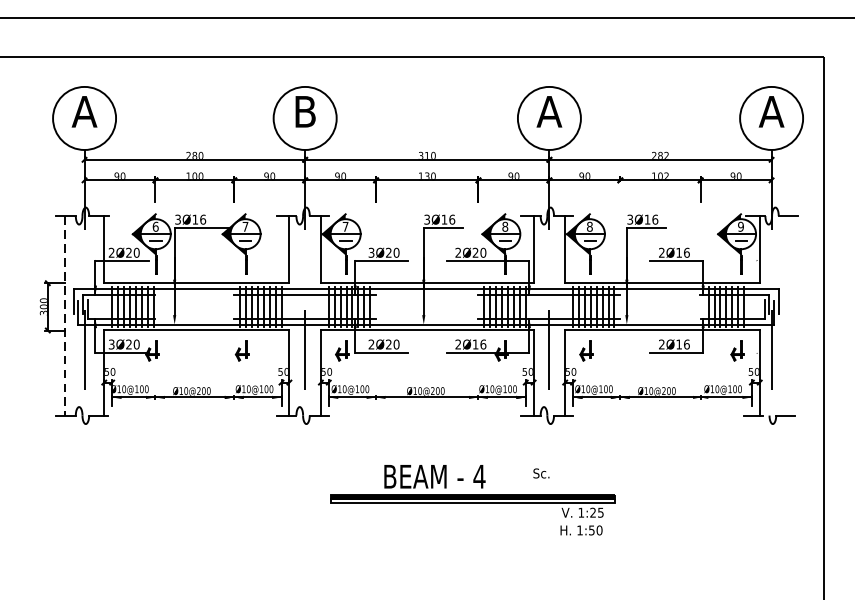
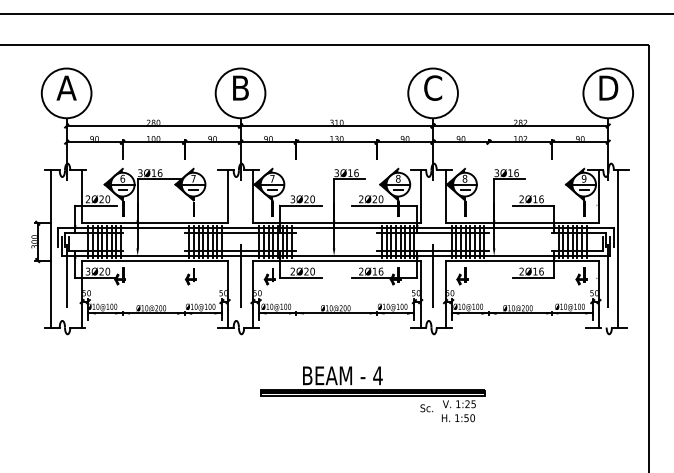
text: (549, 110) -> (433, 87), A -> C
text: (771, 110) -> (608, 87), A -> D
line: (65, 315) -> (51, 248), dashed -> solid
line: (783, 315) -> (617, 248), added
text: (541, 473) -> (426, 408), moved

